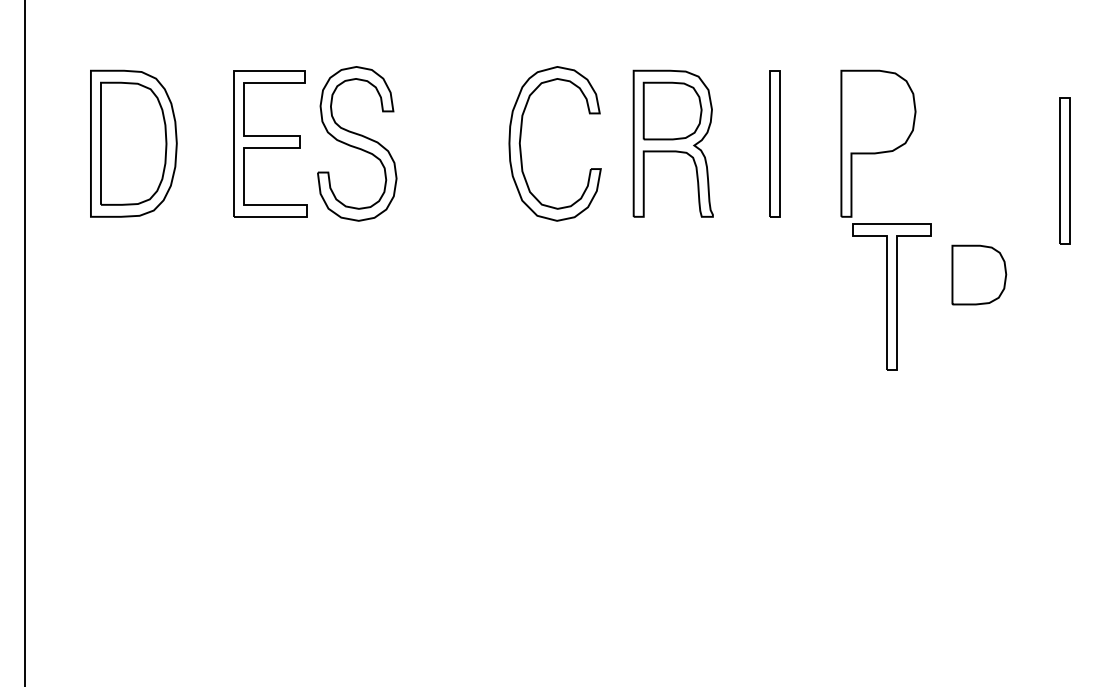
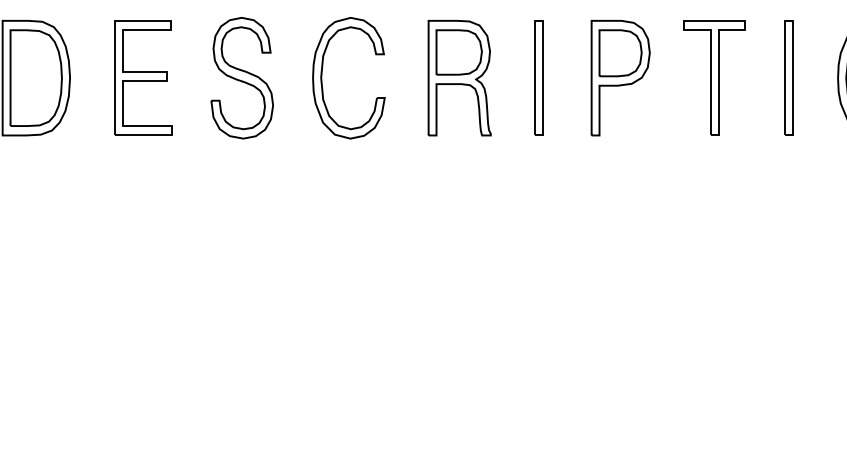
part: (357, 143) -> (242, 77), moved
part: (521, 147) -> (322, 81), moved
part: (1064, 170) -> (788, 77), moved
part: (979, 274) -> (620, 52), moved
part: (891, 296) -> (714, 77), moved

